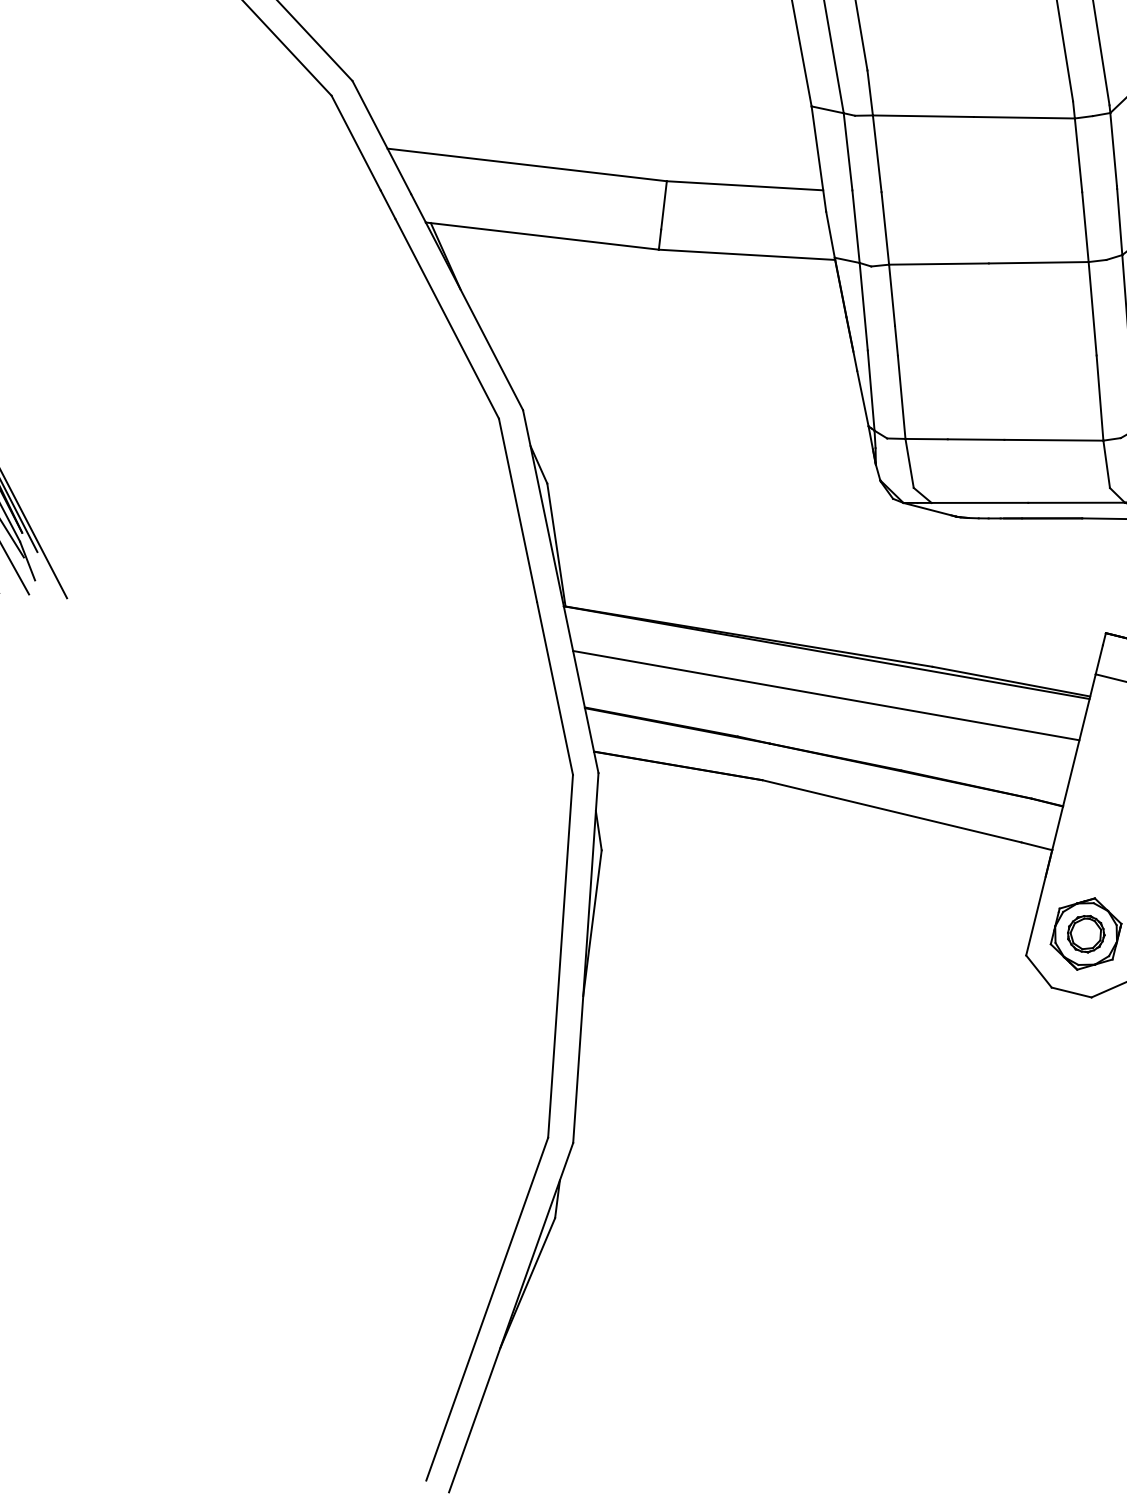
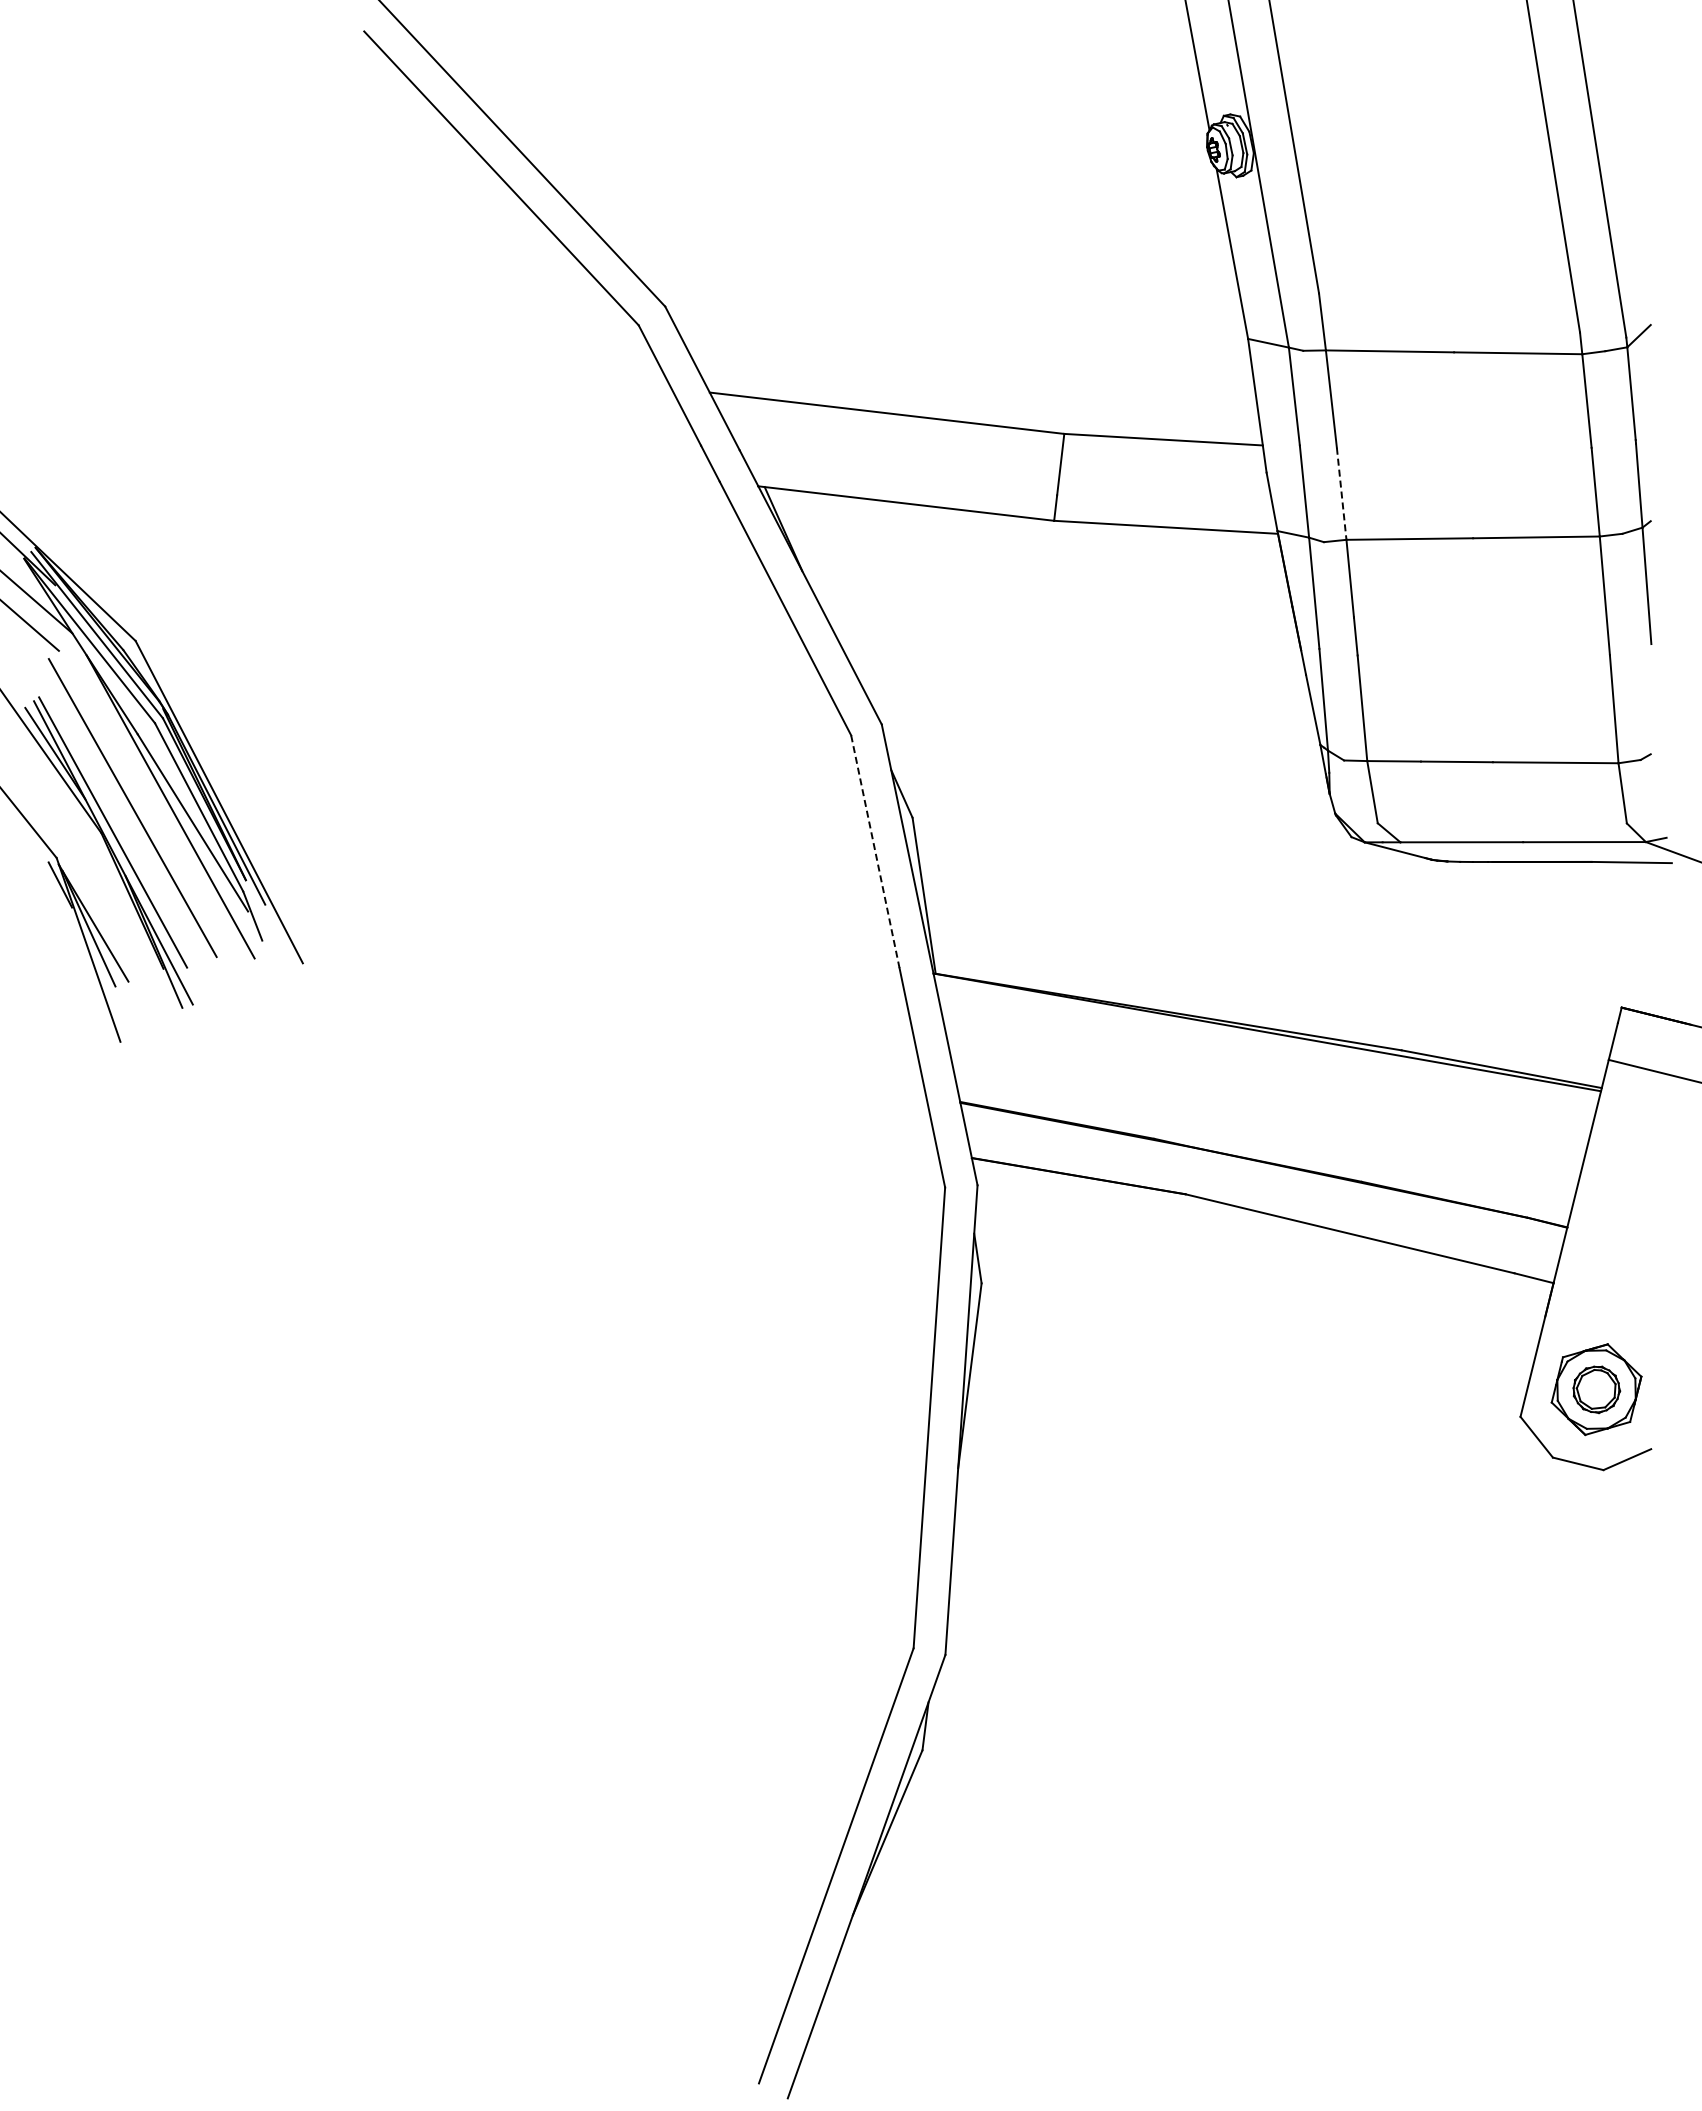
line: (885, 228) -> (1341, 494), solid -> dashed
line: (518, 510) -> (875, 851), solid -> dashed
line: (826, 695) -> (1266, 1086), removed

